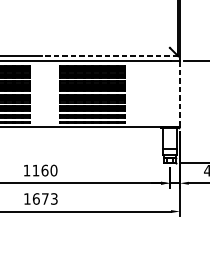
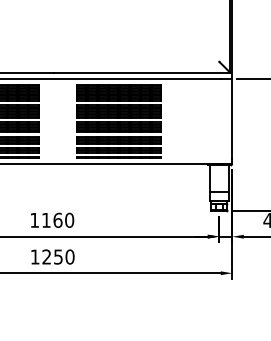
line: (109, 56) -> (141, 72), dashed -> solid
line: (180, 92) -> (232, 119), dashed -> solid
text: (45, 198) -> (58, 256), 1673 -> 1250

